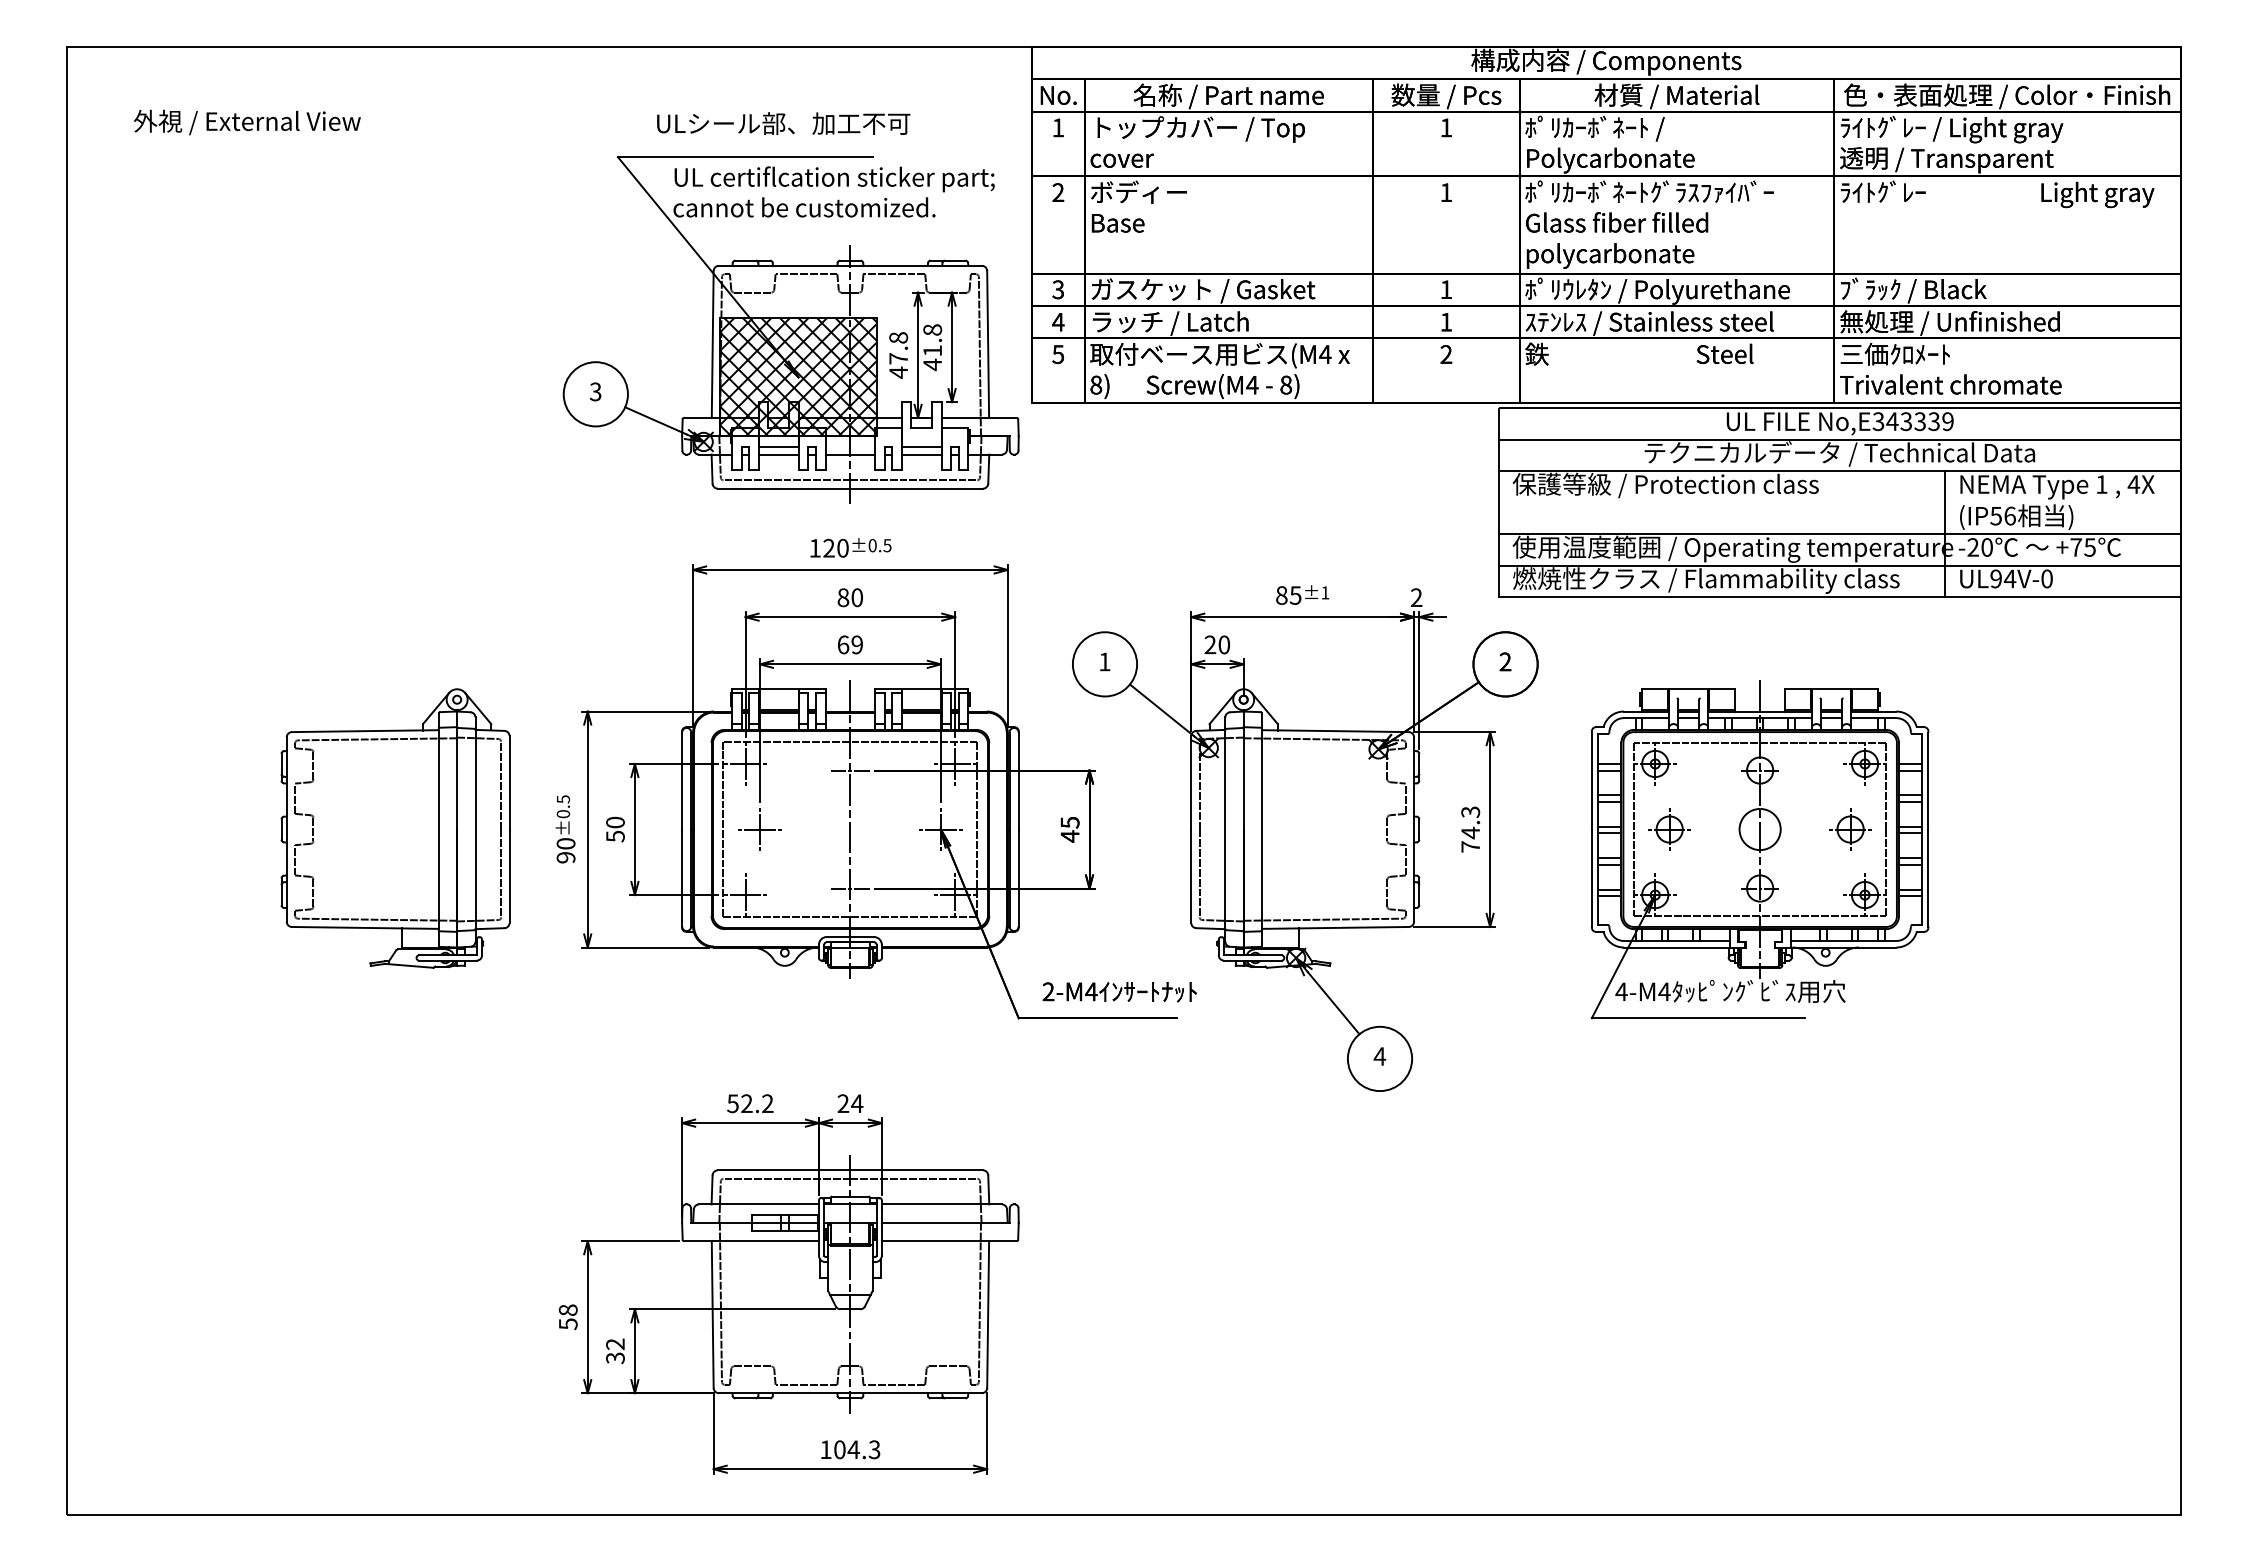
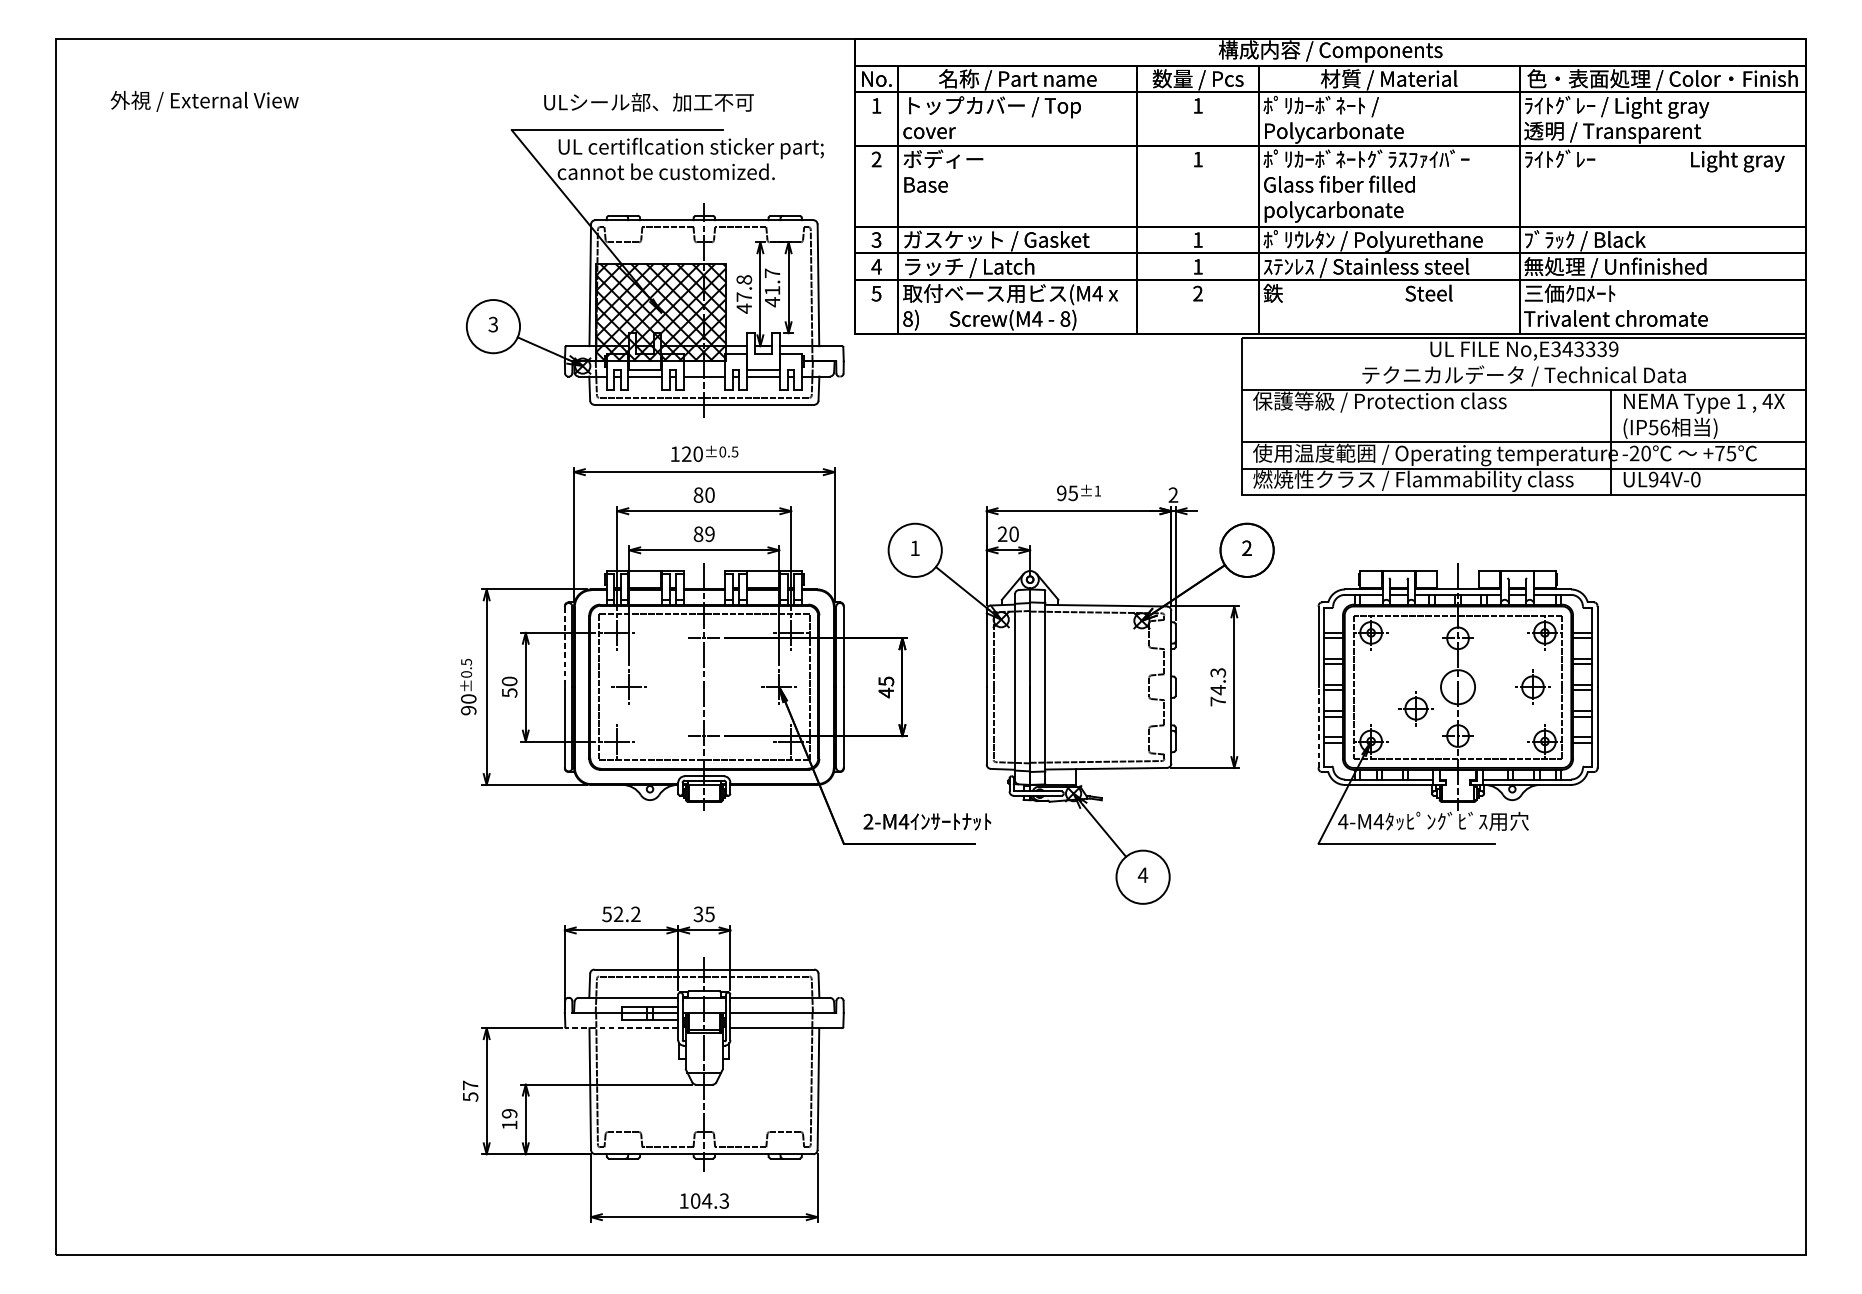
text: (932, 329) -> (772, 272), 41.8 -> 41.7
line: (1839, 439) -> (1523, 364), removed
text: (1281, 595) -> (1061, 493), 85 -> 95
text: (843, 644) -> (698, 533), 69 -> 89
line: (682, 781) -> (565, 647), solid -> dashed
part: (395, 828) -> (327, 686), removed
part: (1669, 829) -> (1416, 708), moved
line: (1591, 878) -> (1318, 727), solid -> dashed
text: (850, 1103) -> (704, 914), 24 -> 35
line: (750, 1241) -> (621, 1028), solid -> dashed
text: (567, 1309) -> (469, 1084), 58 -> 57
text: (615, 1351) -> (509, 1119), 32 -> 19

